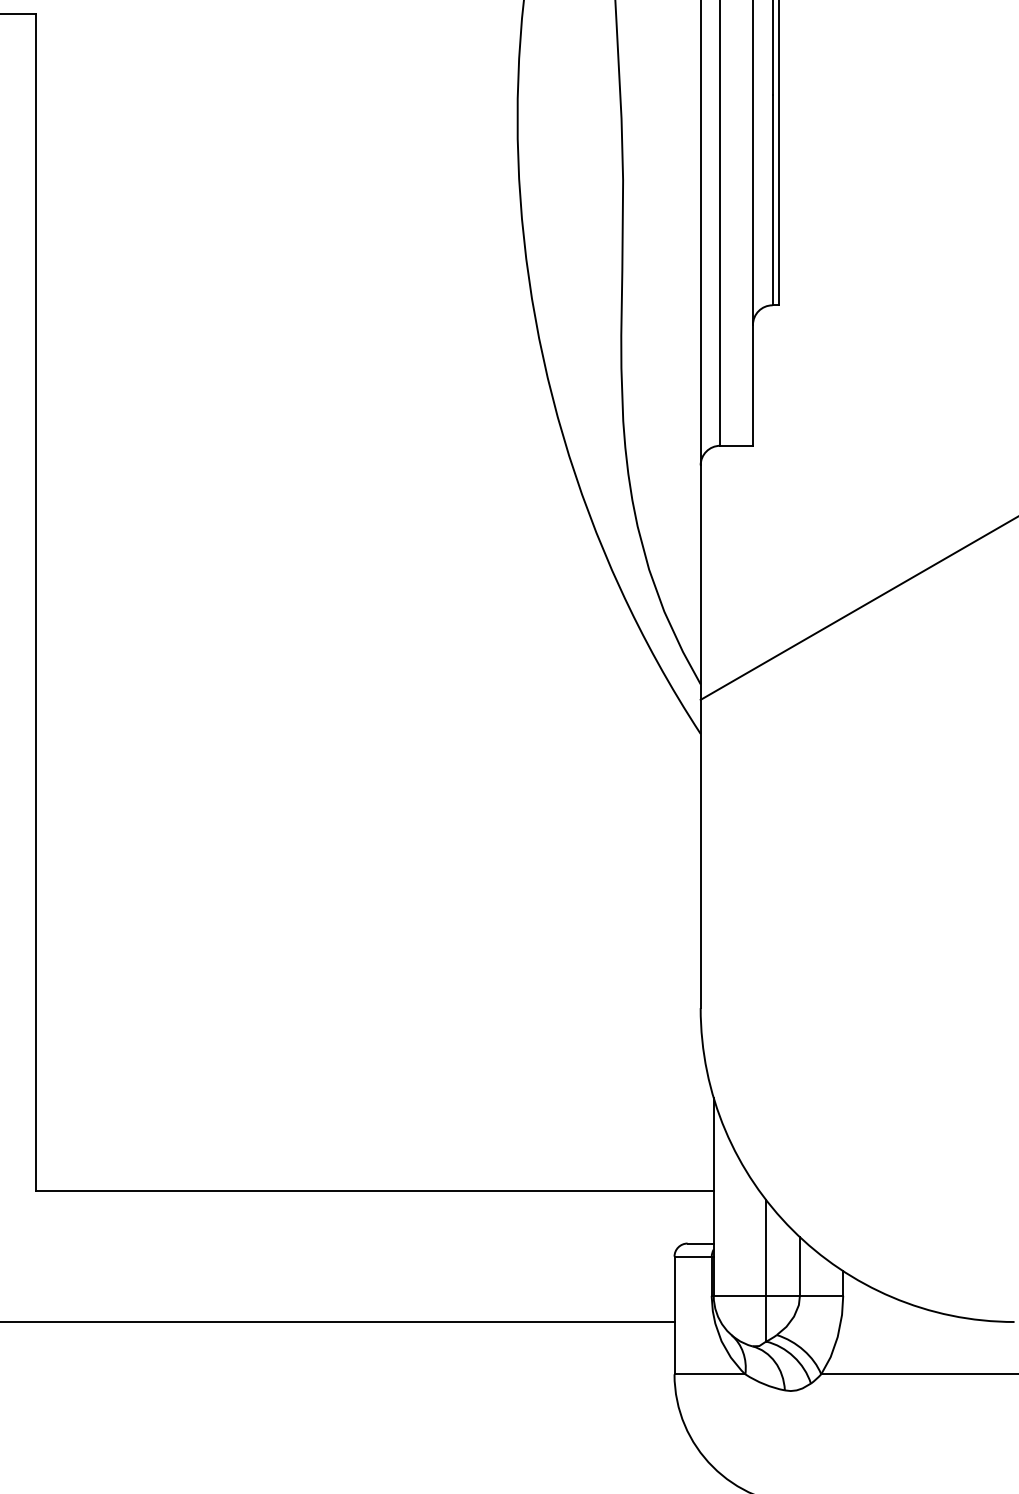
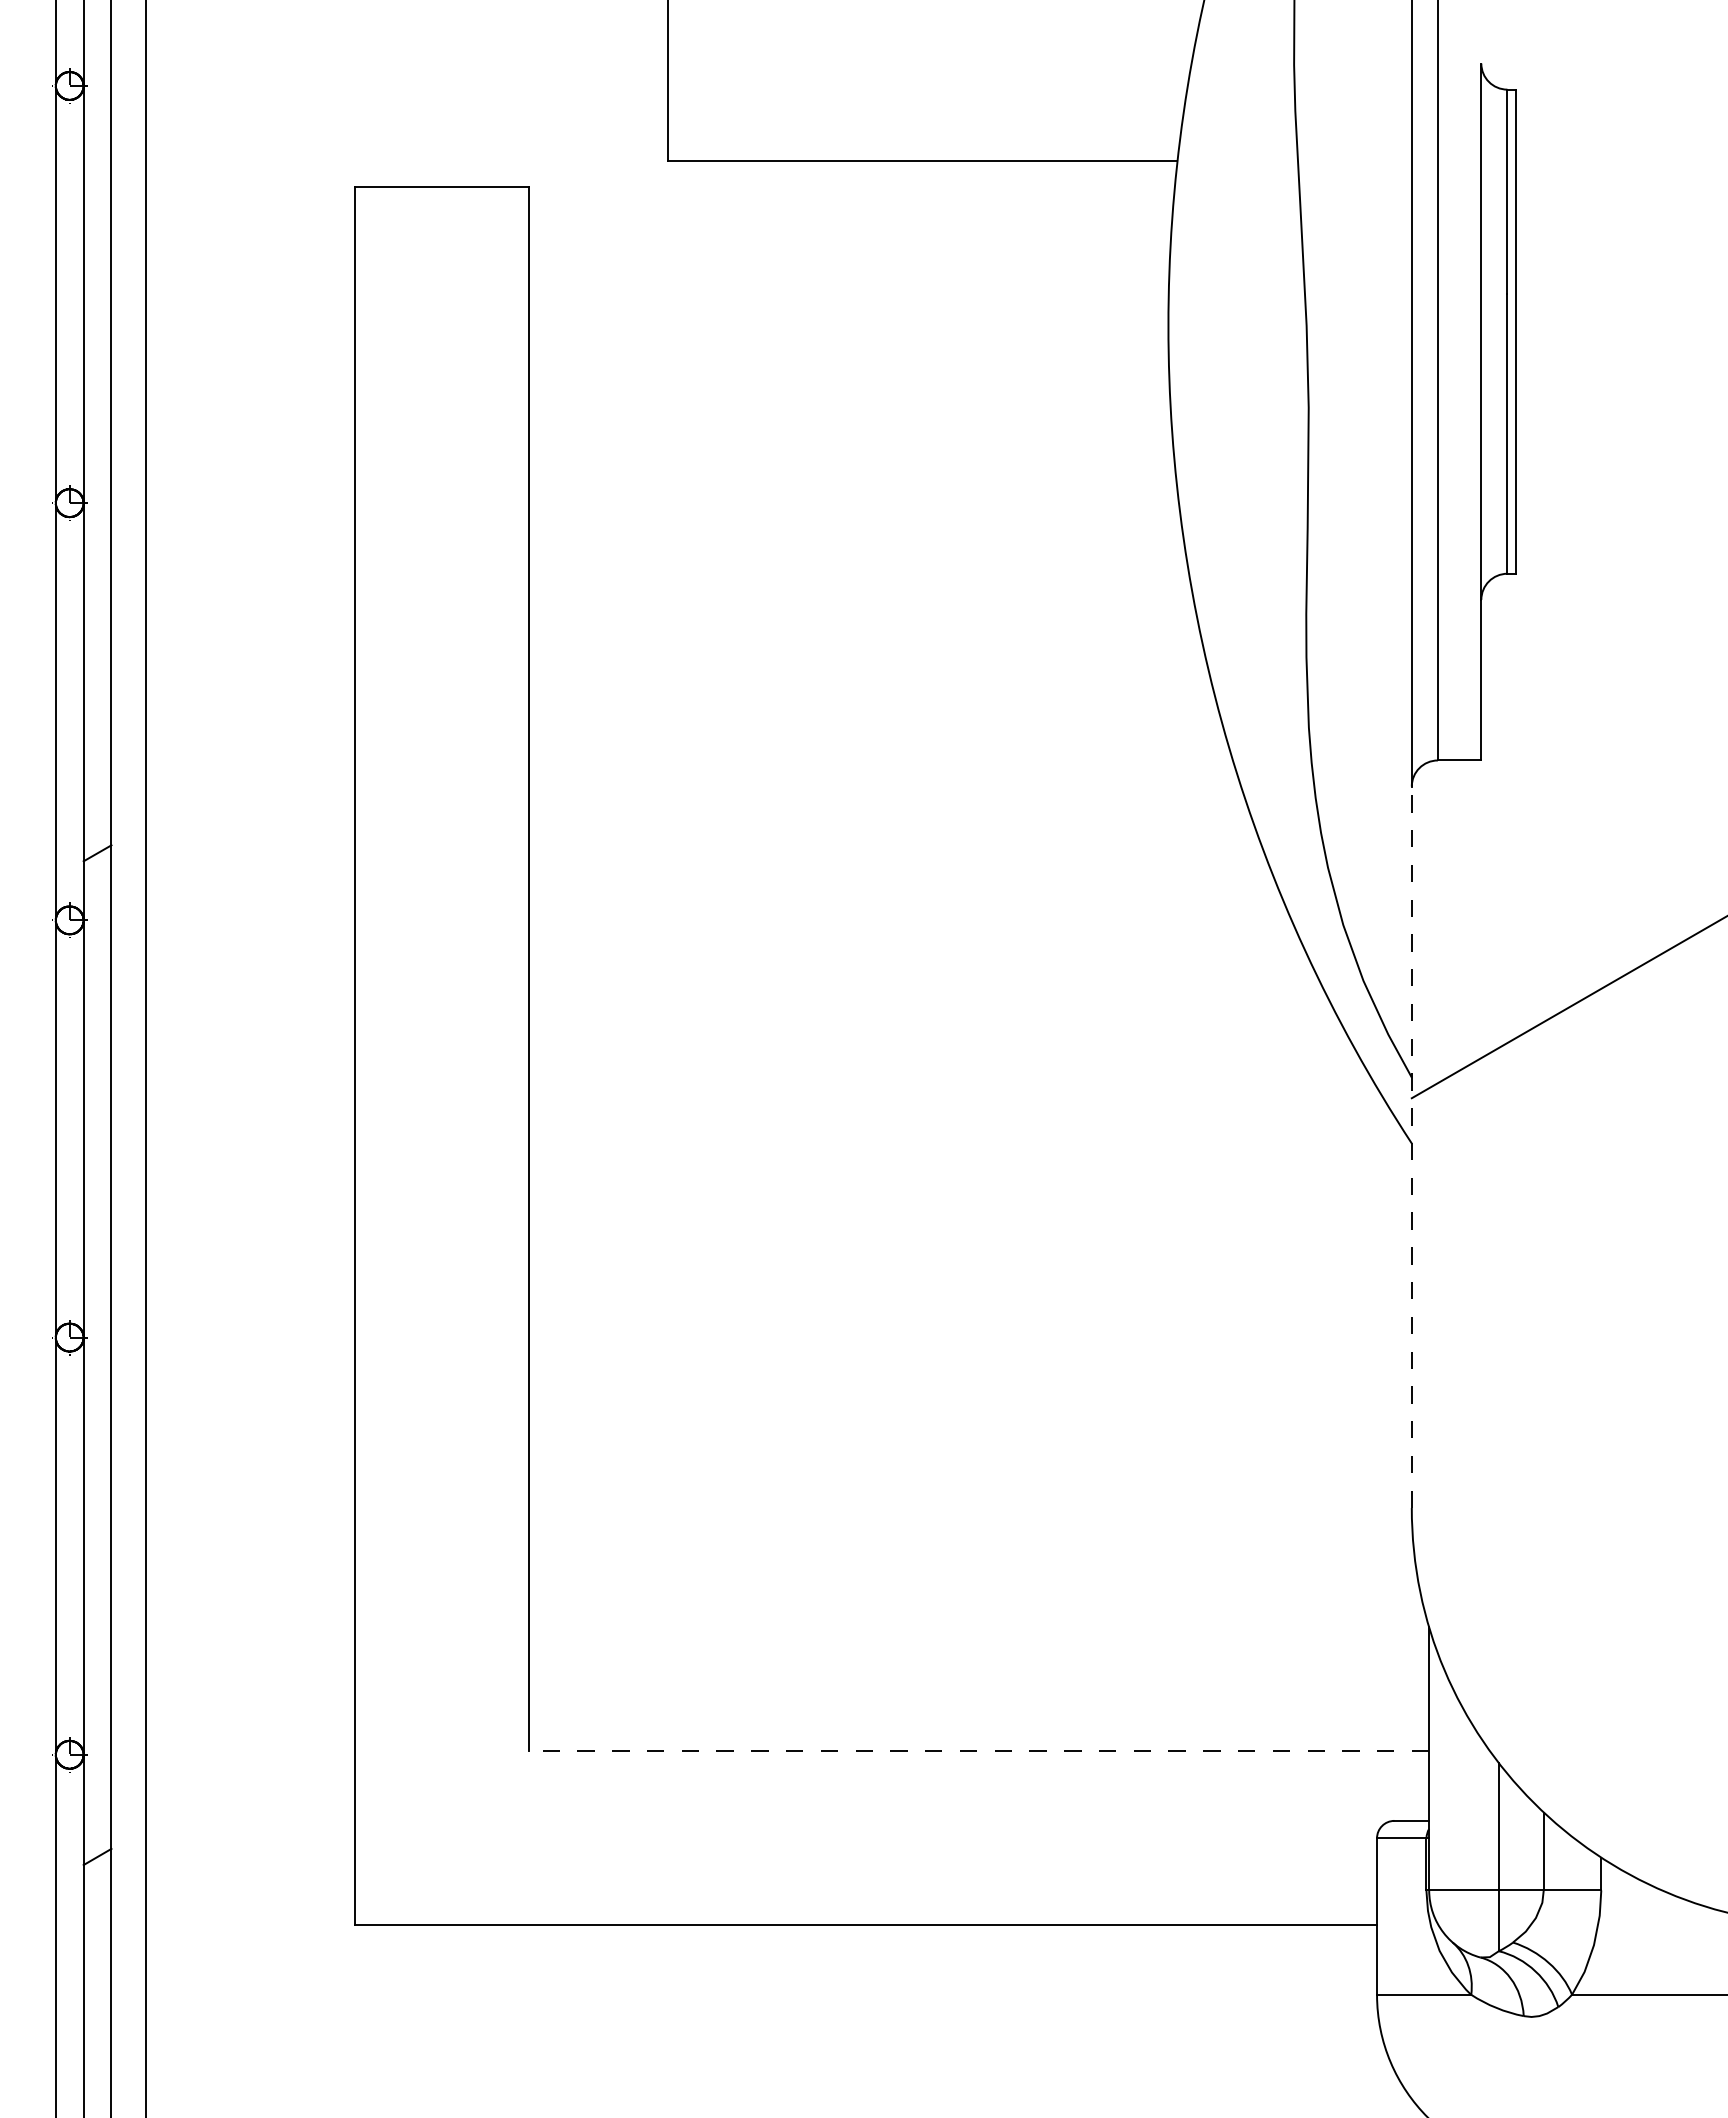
line: (700, 736) -> (1411, 1147), solid -> dashed
line: (374, 1191) -> (978, 1751), solid -> dashed

